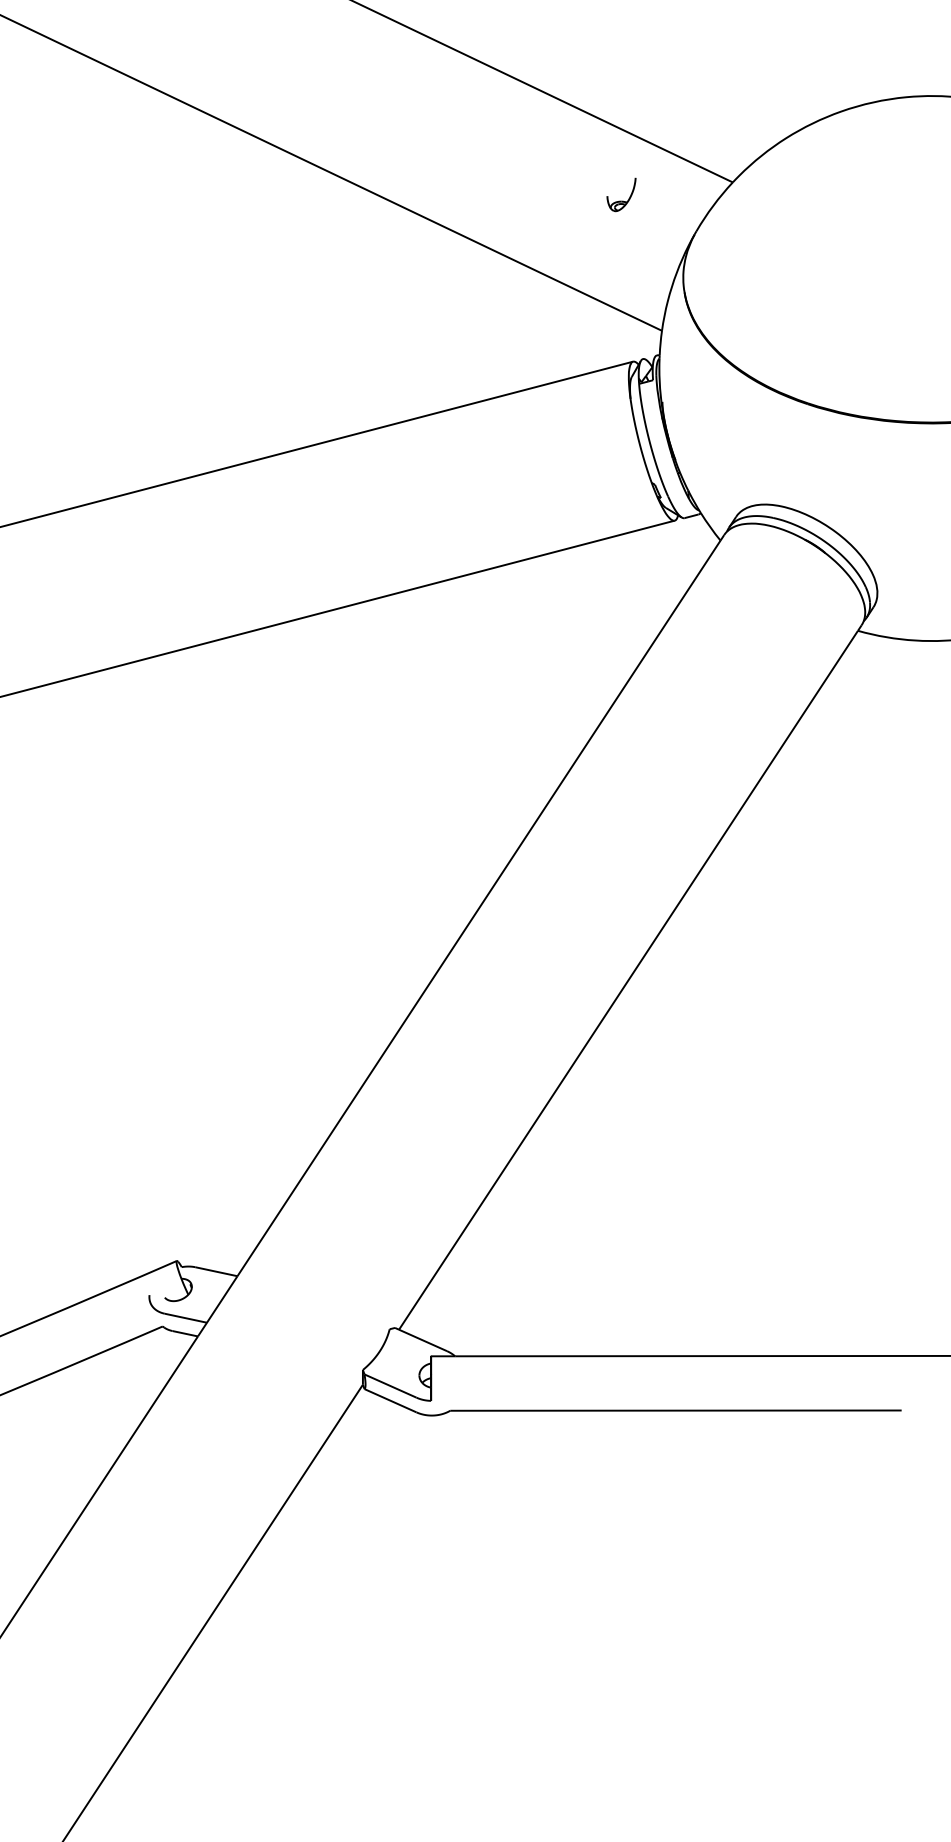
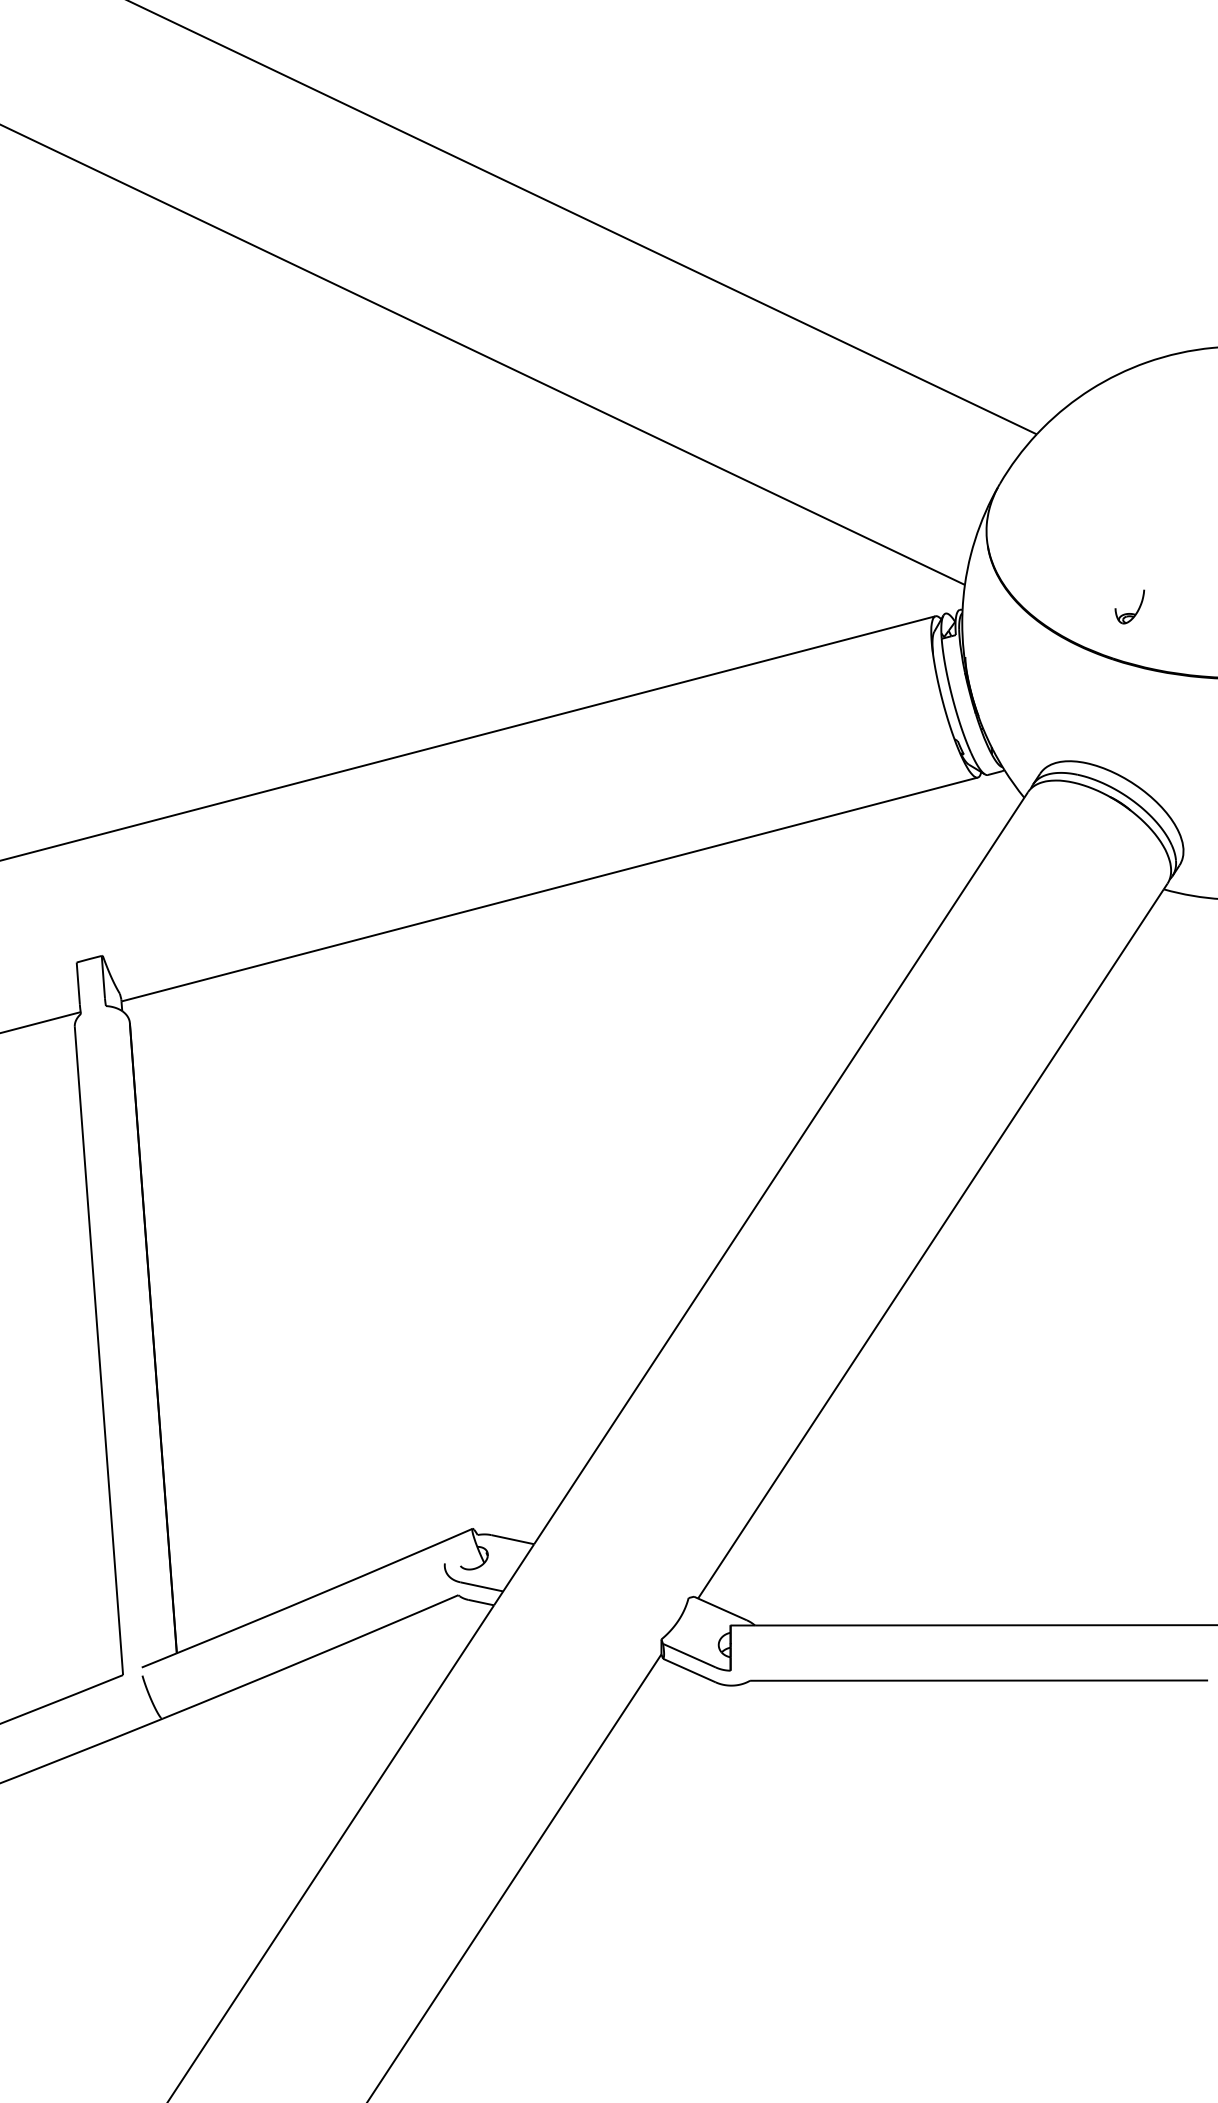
part: (621, 201) -> (1129, 613), moved

